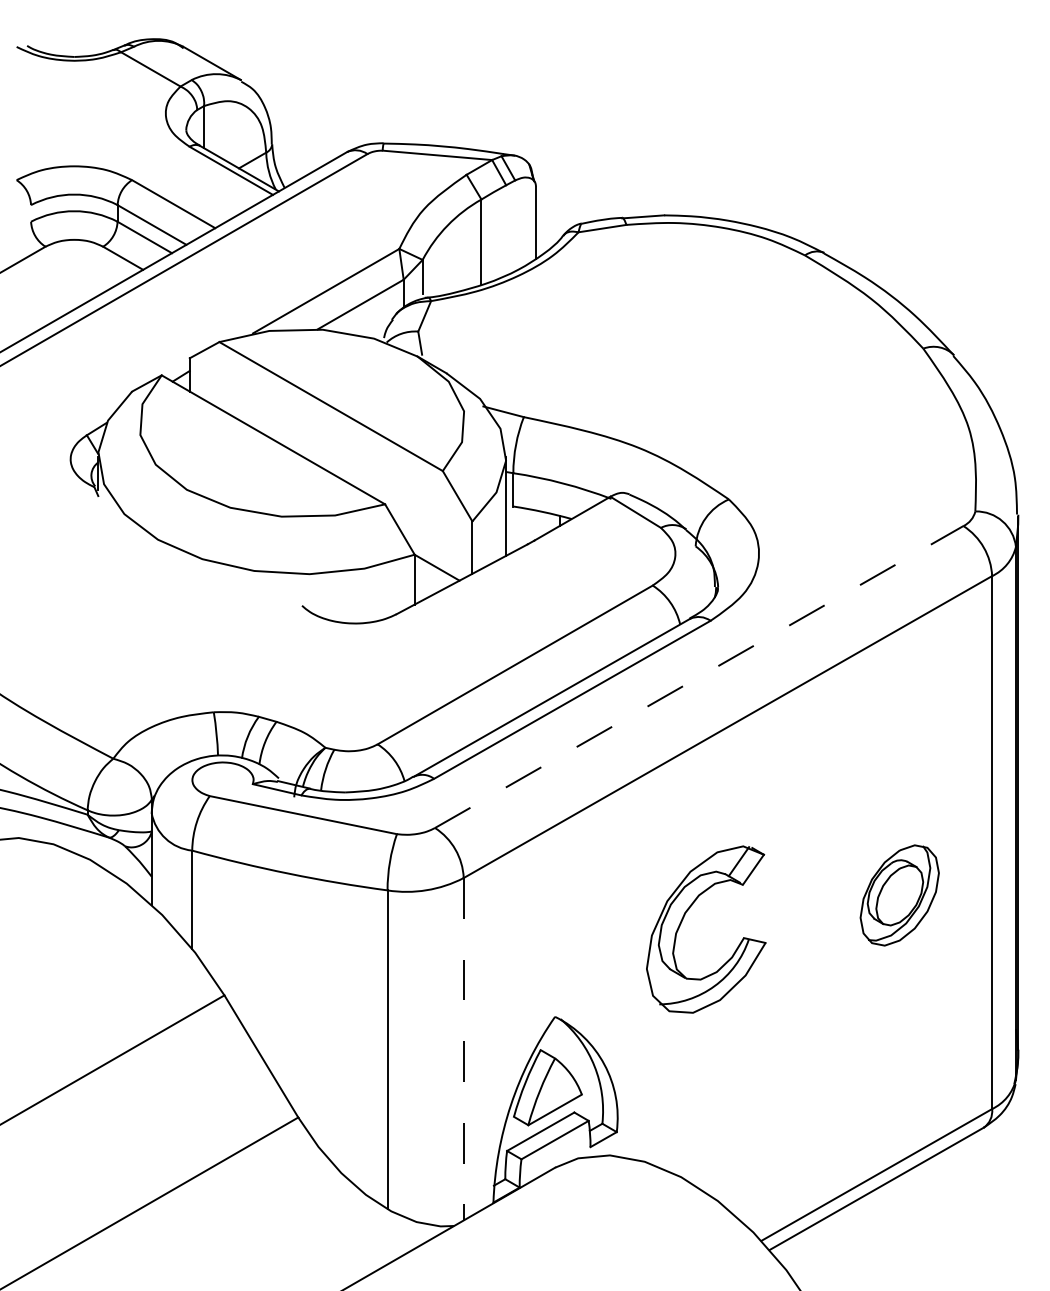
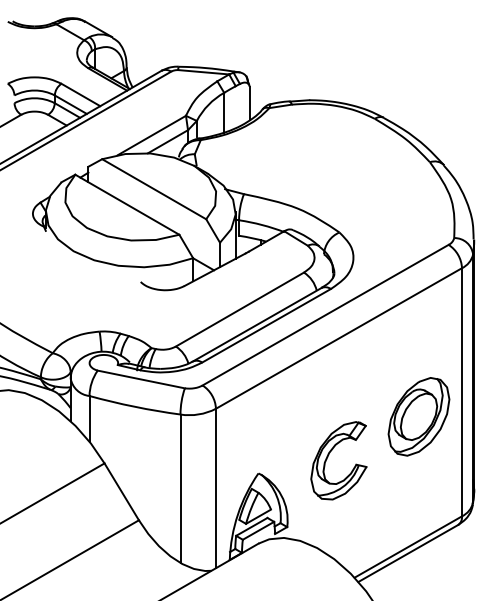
line: (698, 677) -> (325, 315), dashed -> solid
part: (898, 894) -> (418, 416), size x1.67
part: (683, 922) -> (328, 457), moved
line: (462, 1049) -> (215, 488), dashed -> solid

